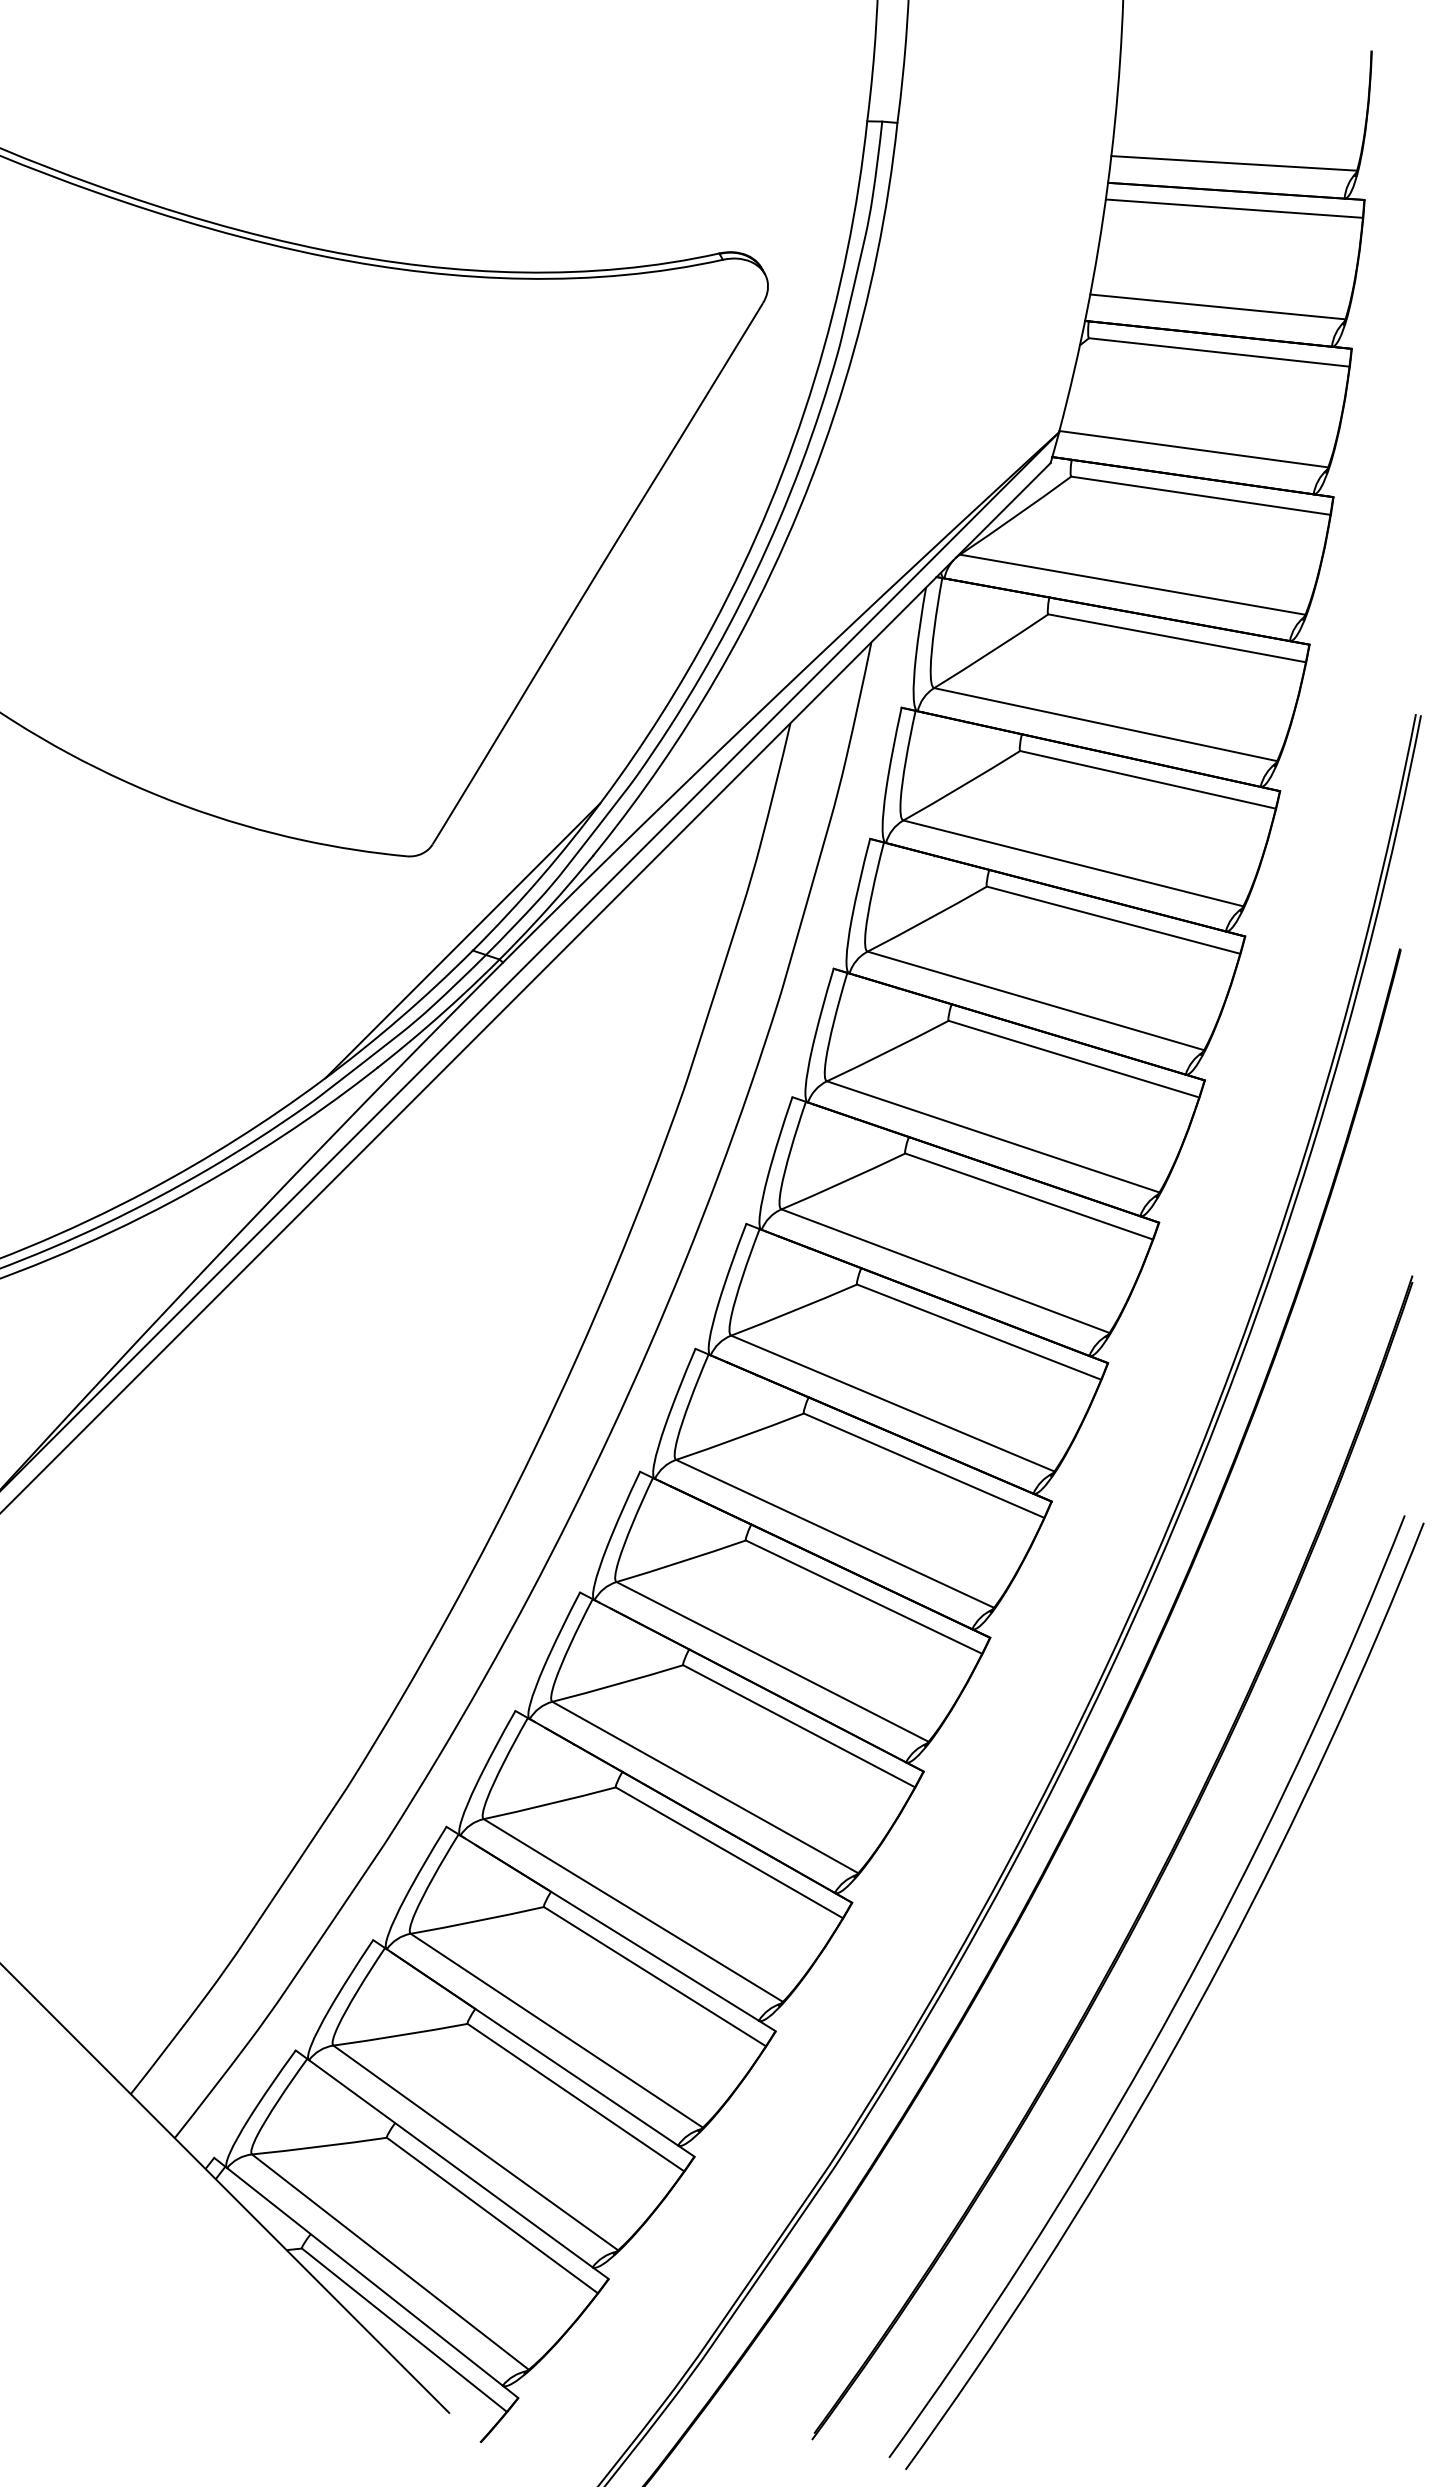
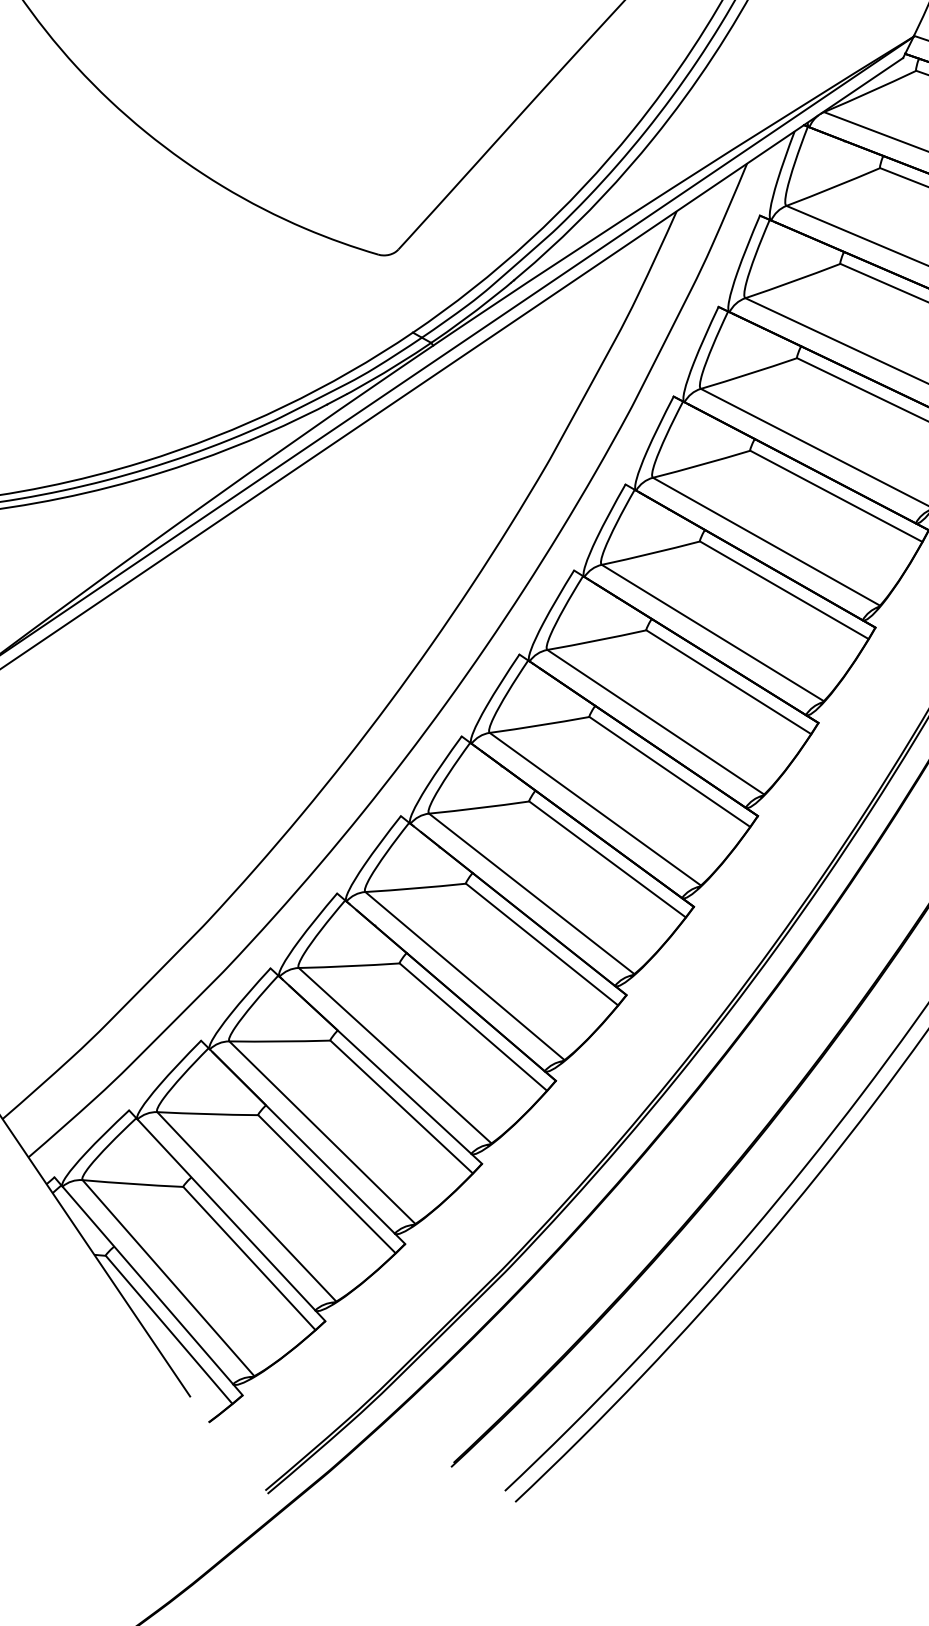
line: (462, 940) -> (406, 323), removed

